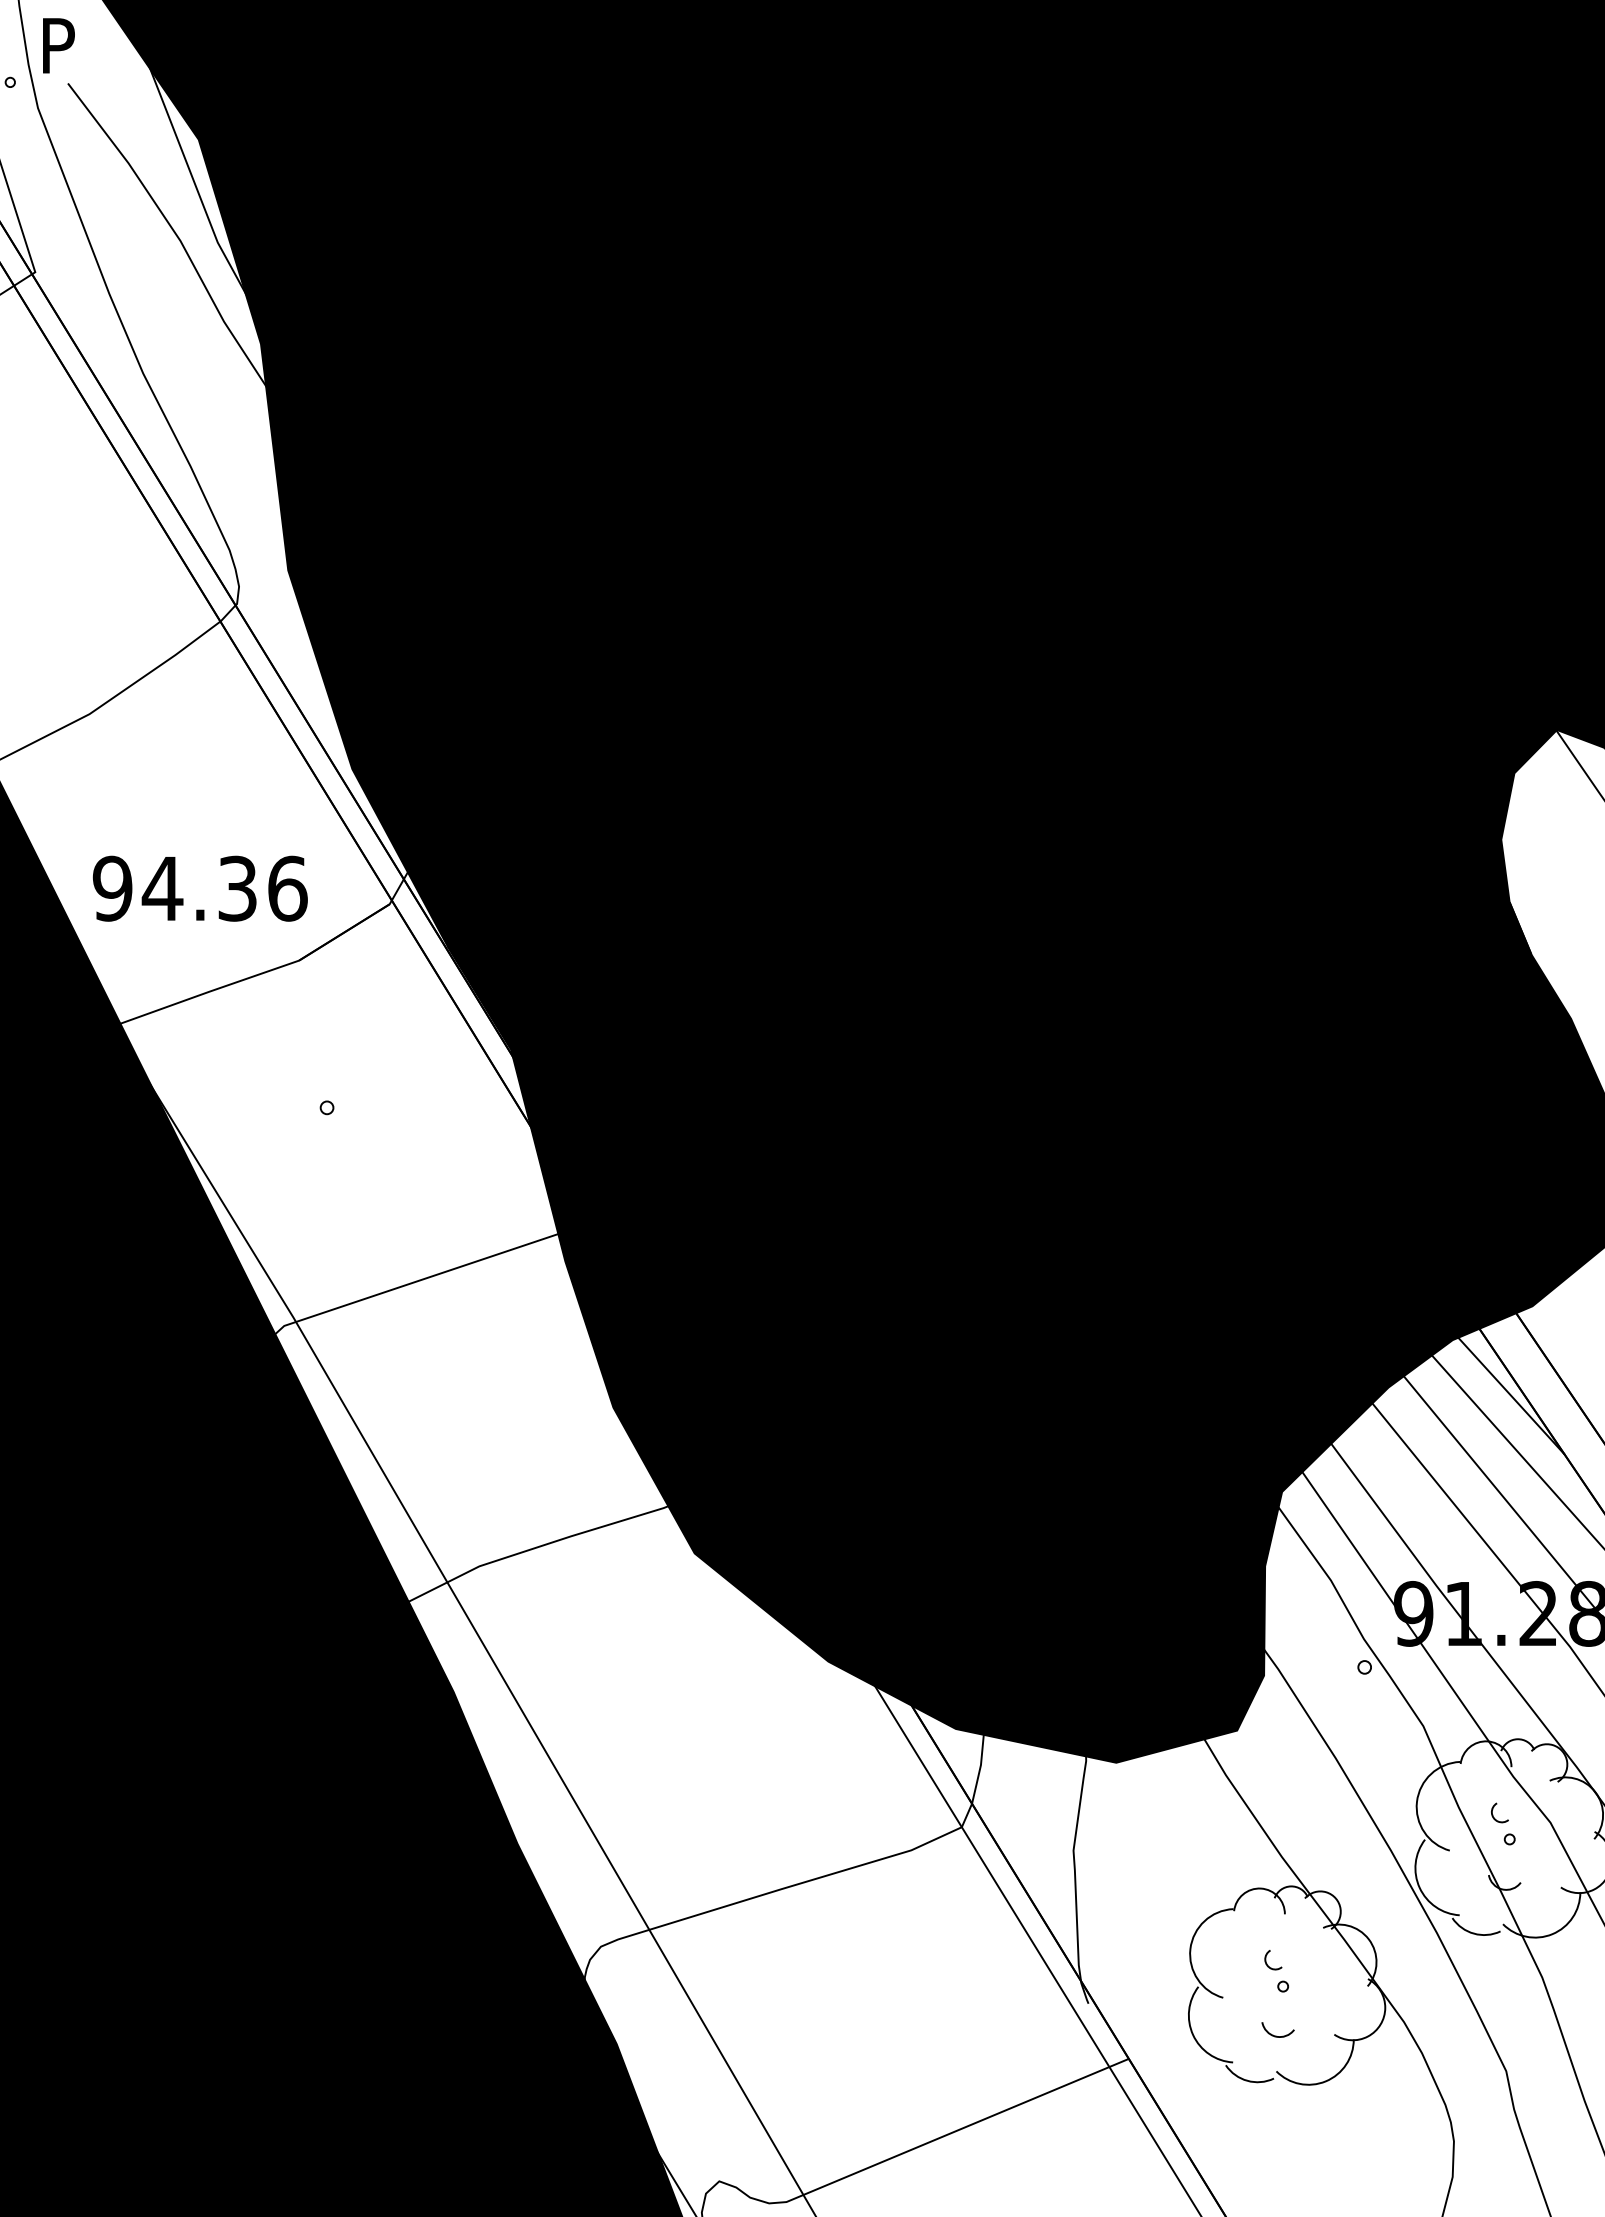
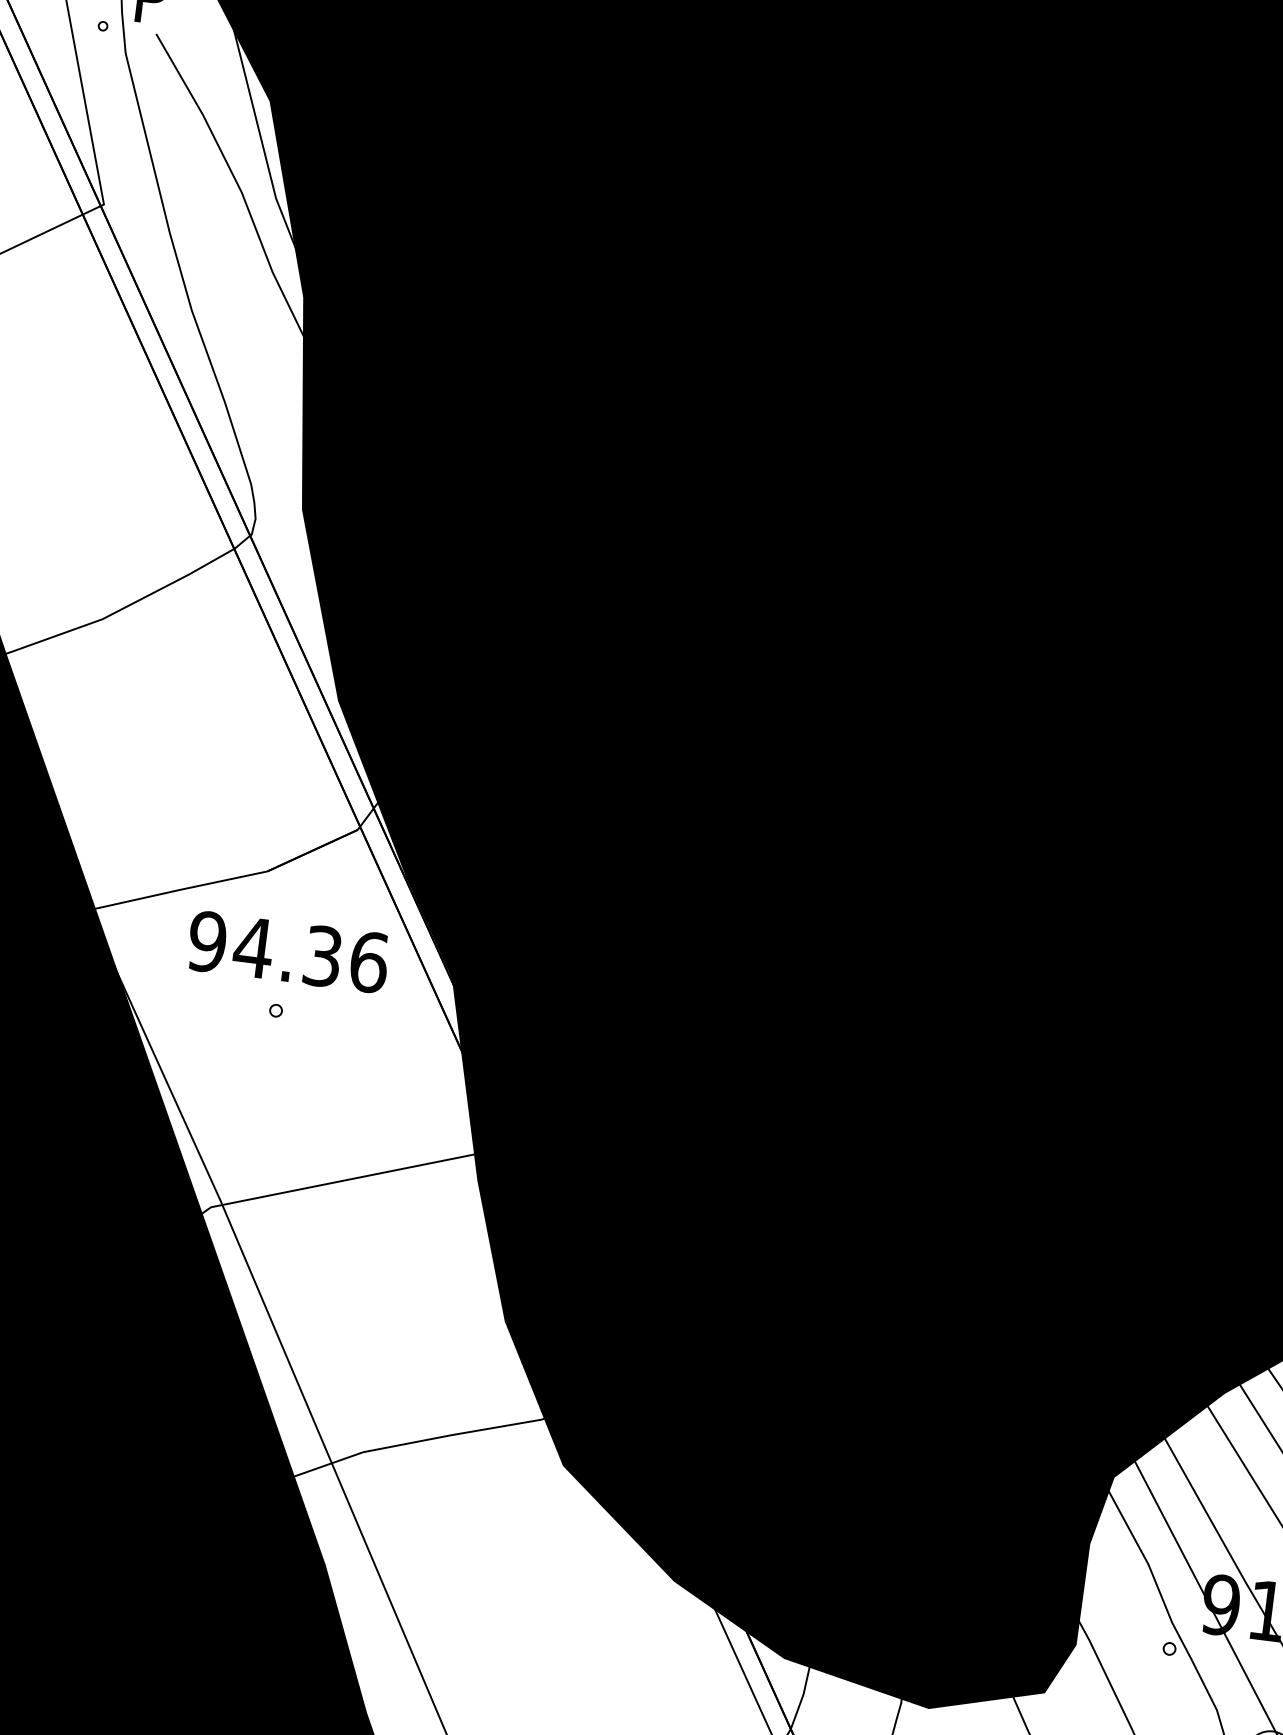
text: (199, 888) -> (287, 951), moved

